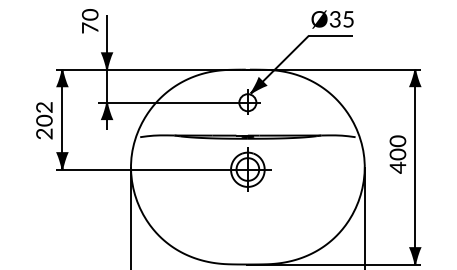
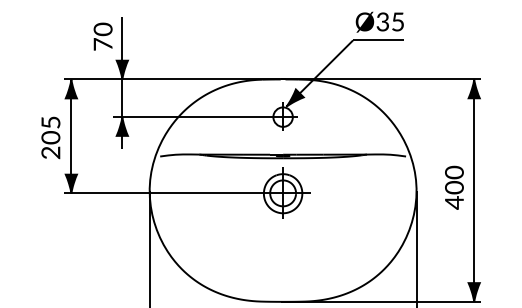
text: (90, 21) -> (103, 36), moved
text: (44, 107) -> (50, 122), 202 -> 205
text: (397, 154) -> (453, 187), moved

